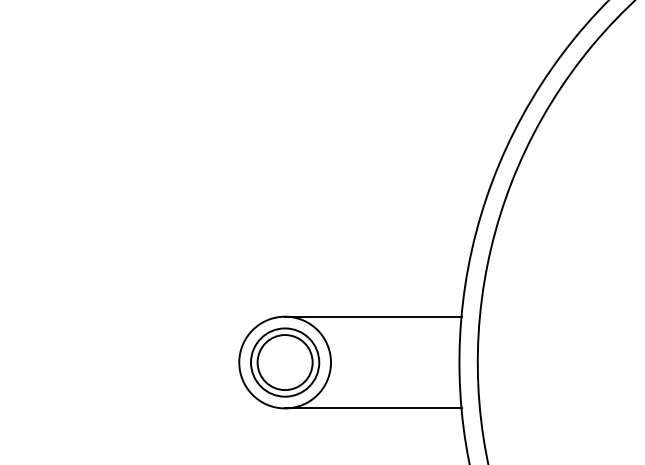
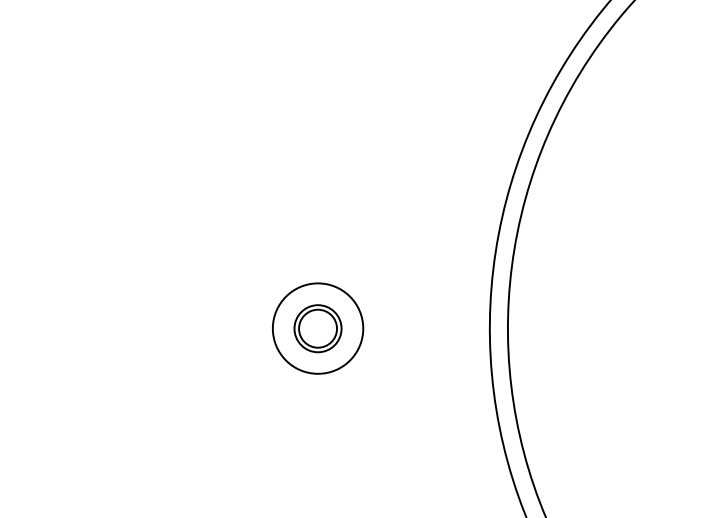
line: (372, 316) -> (404, 283), removed
part: (284, 362) -> (317, 328), size x0.7
line: (372, 408) -> (404, 373), removed

